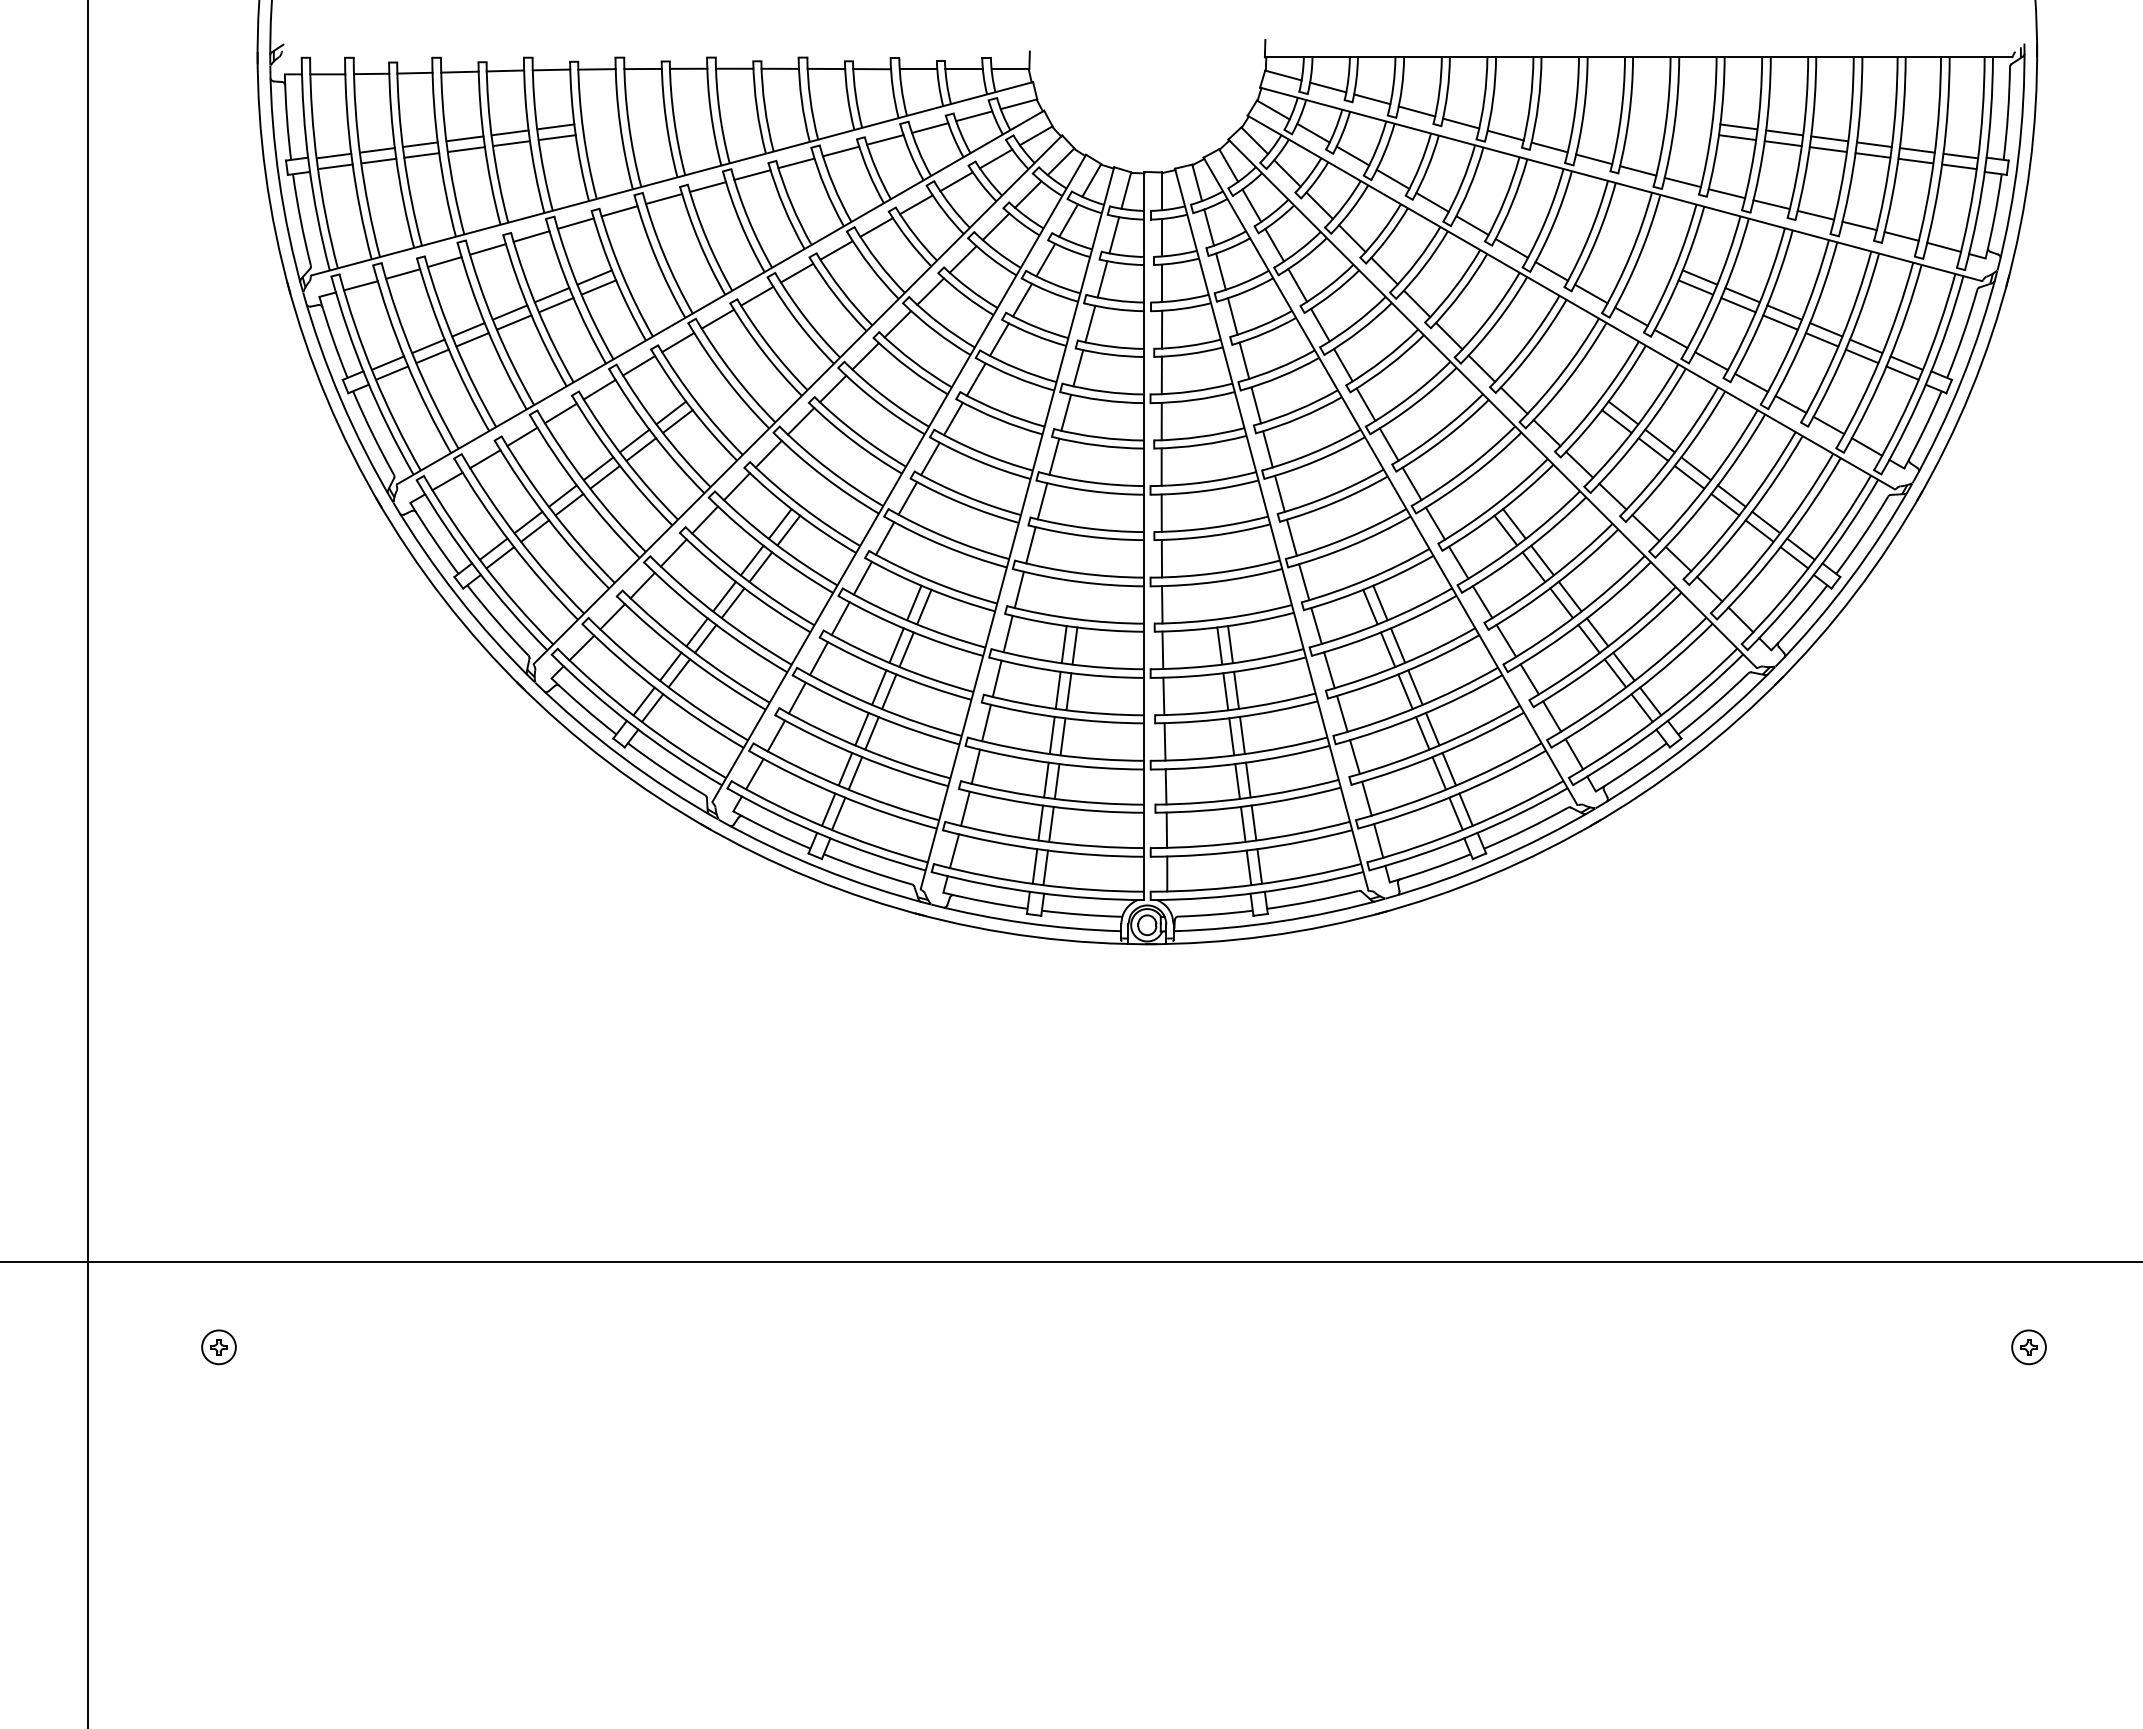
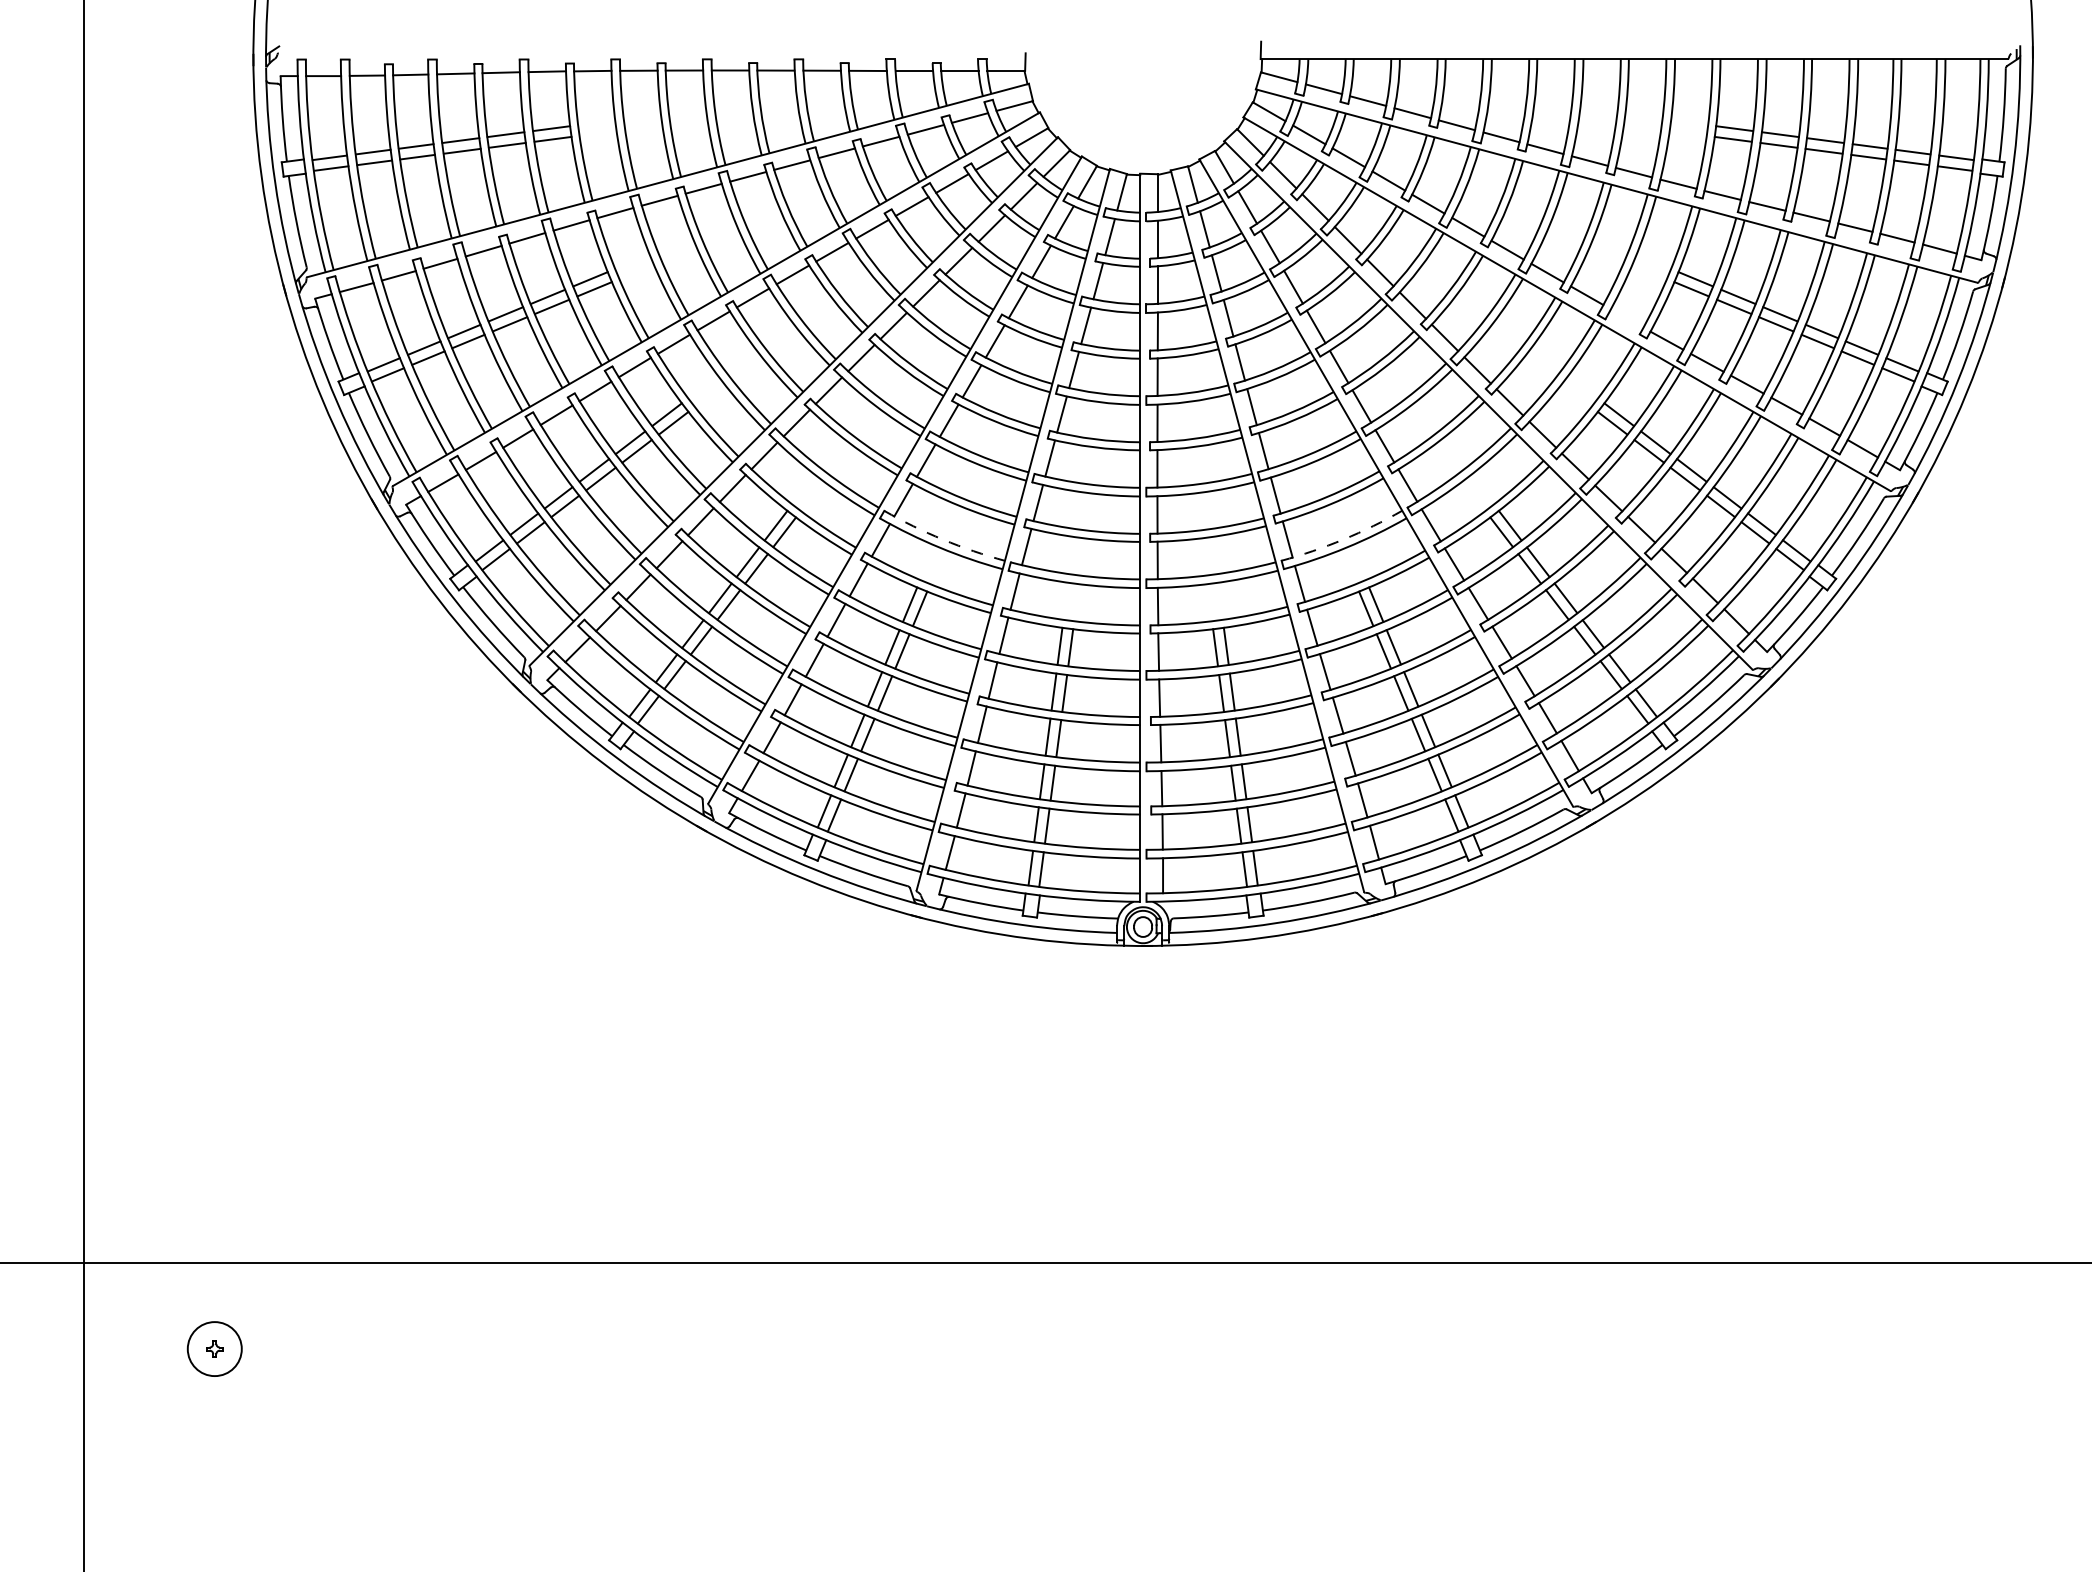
line: (1631, 316) -> (1627, 318), removed
arc: (947, 537) -> (943, 539), solid -> dashed
arc: (1347, 537) -> (1343, 539), solid -> dashed
circle: (218, 1347) -> (214, 1349), size x1.6
part: (2028, 1347) -> (2024, 1349), removed

